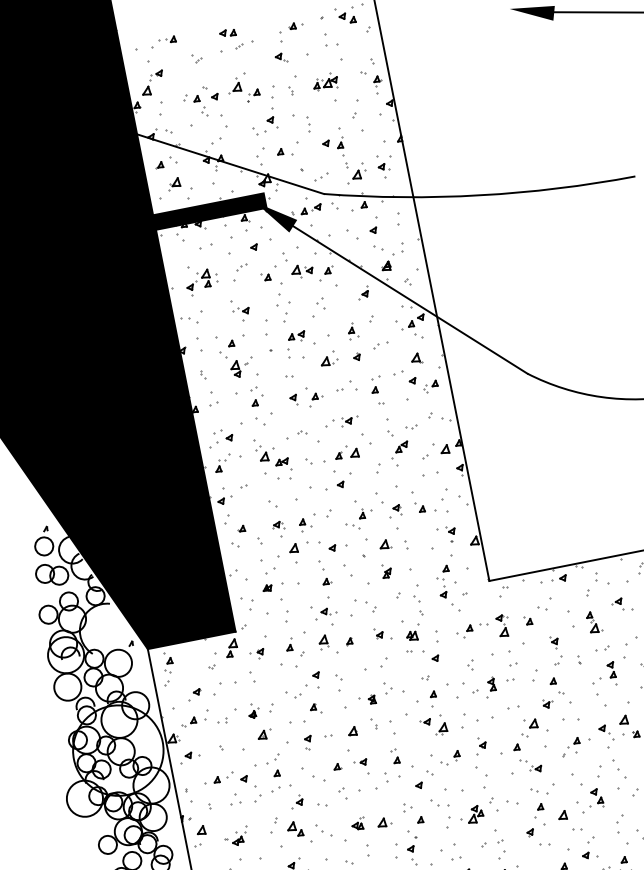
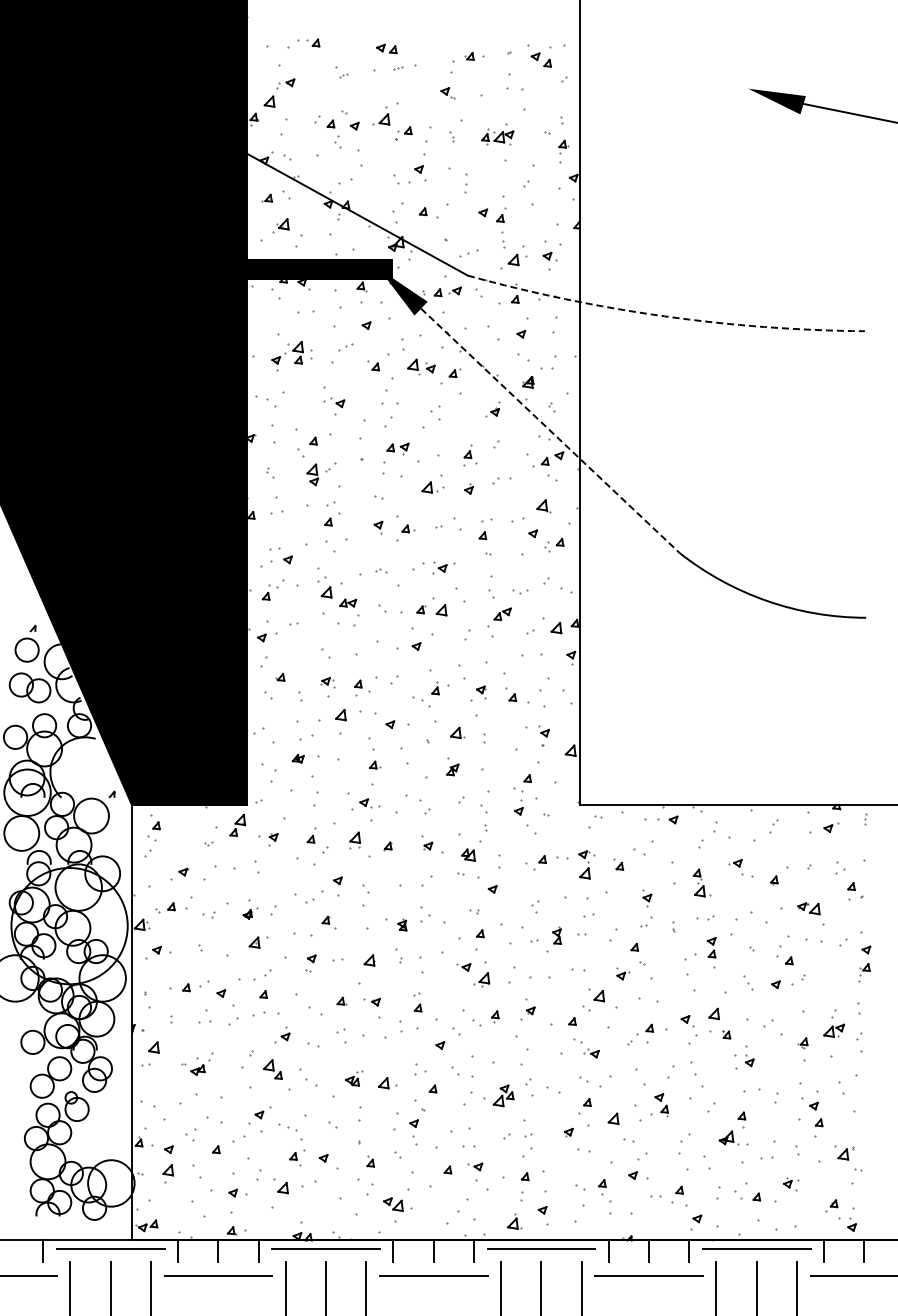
line: (480, 195) -> (664, 316), solid -> dashed
line: (410, 299) -> (550, 430), solid -> dashed

